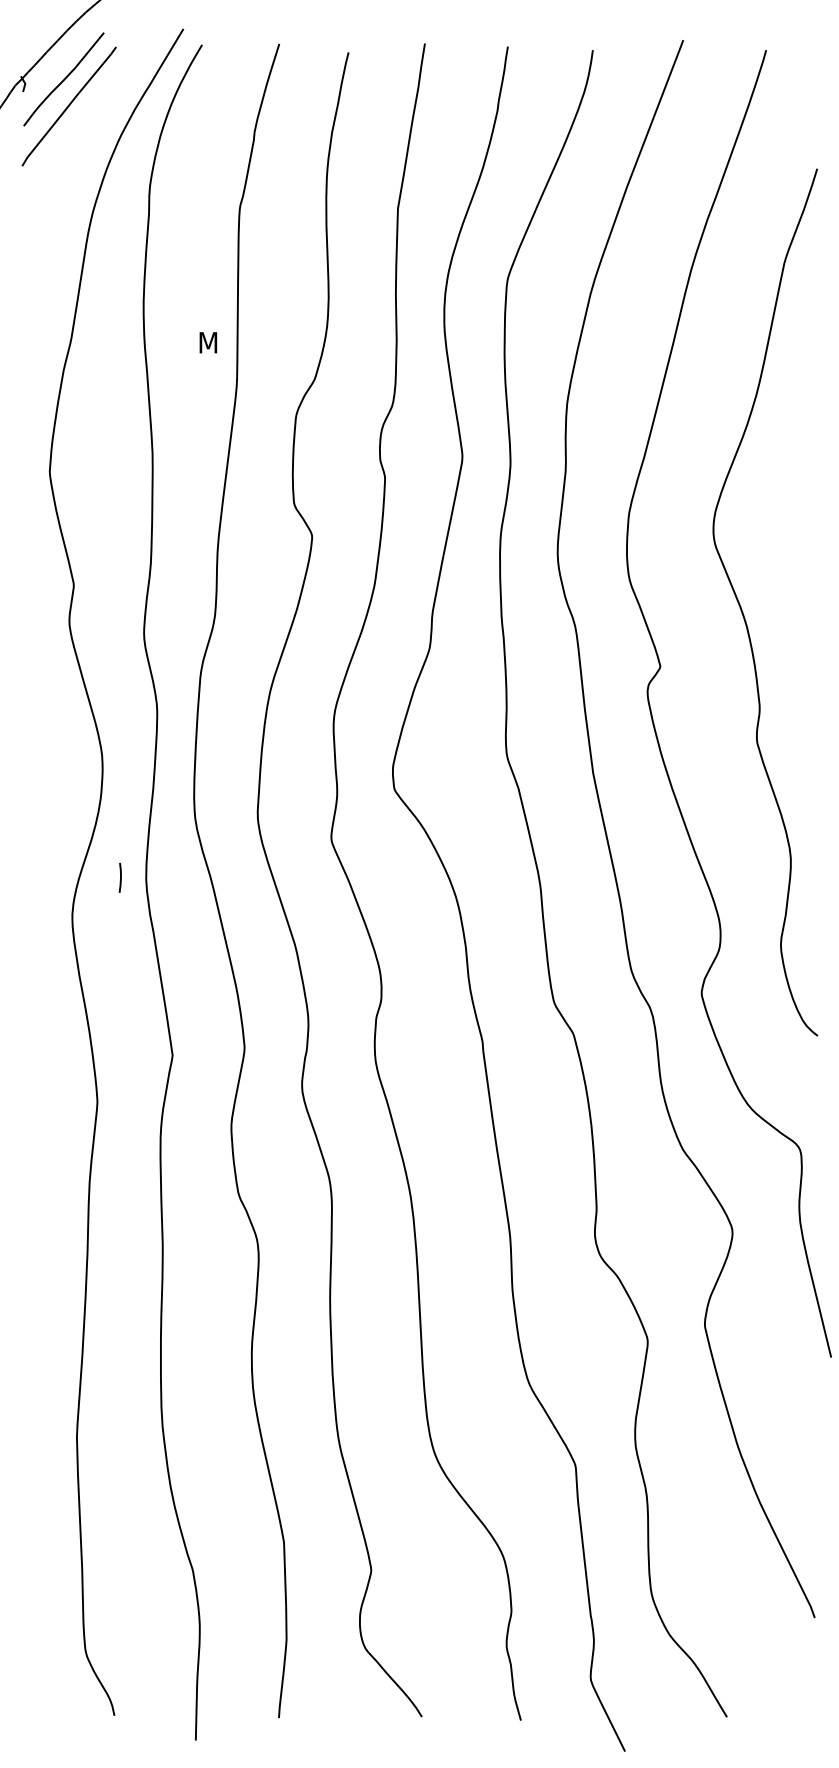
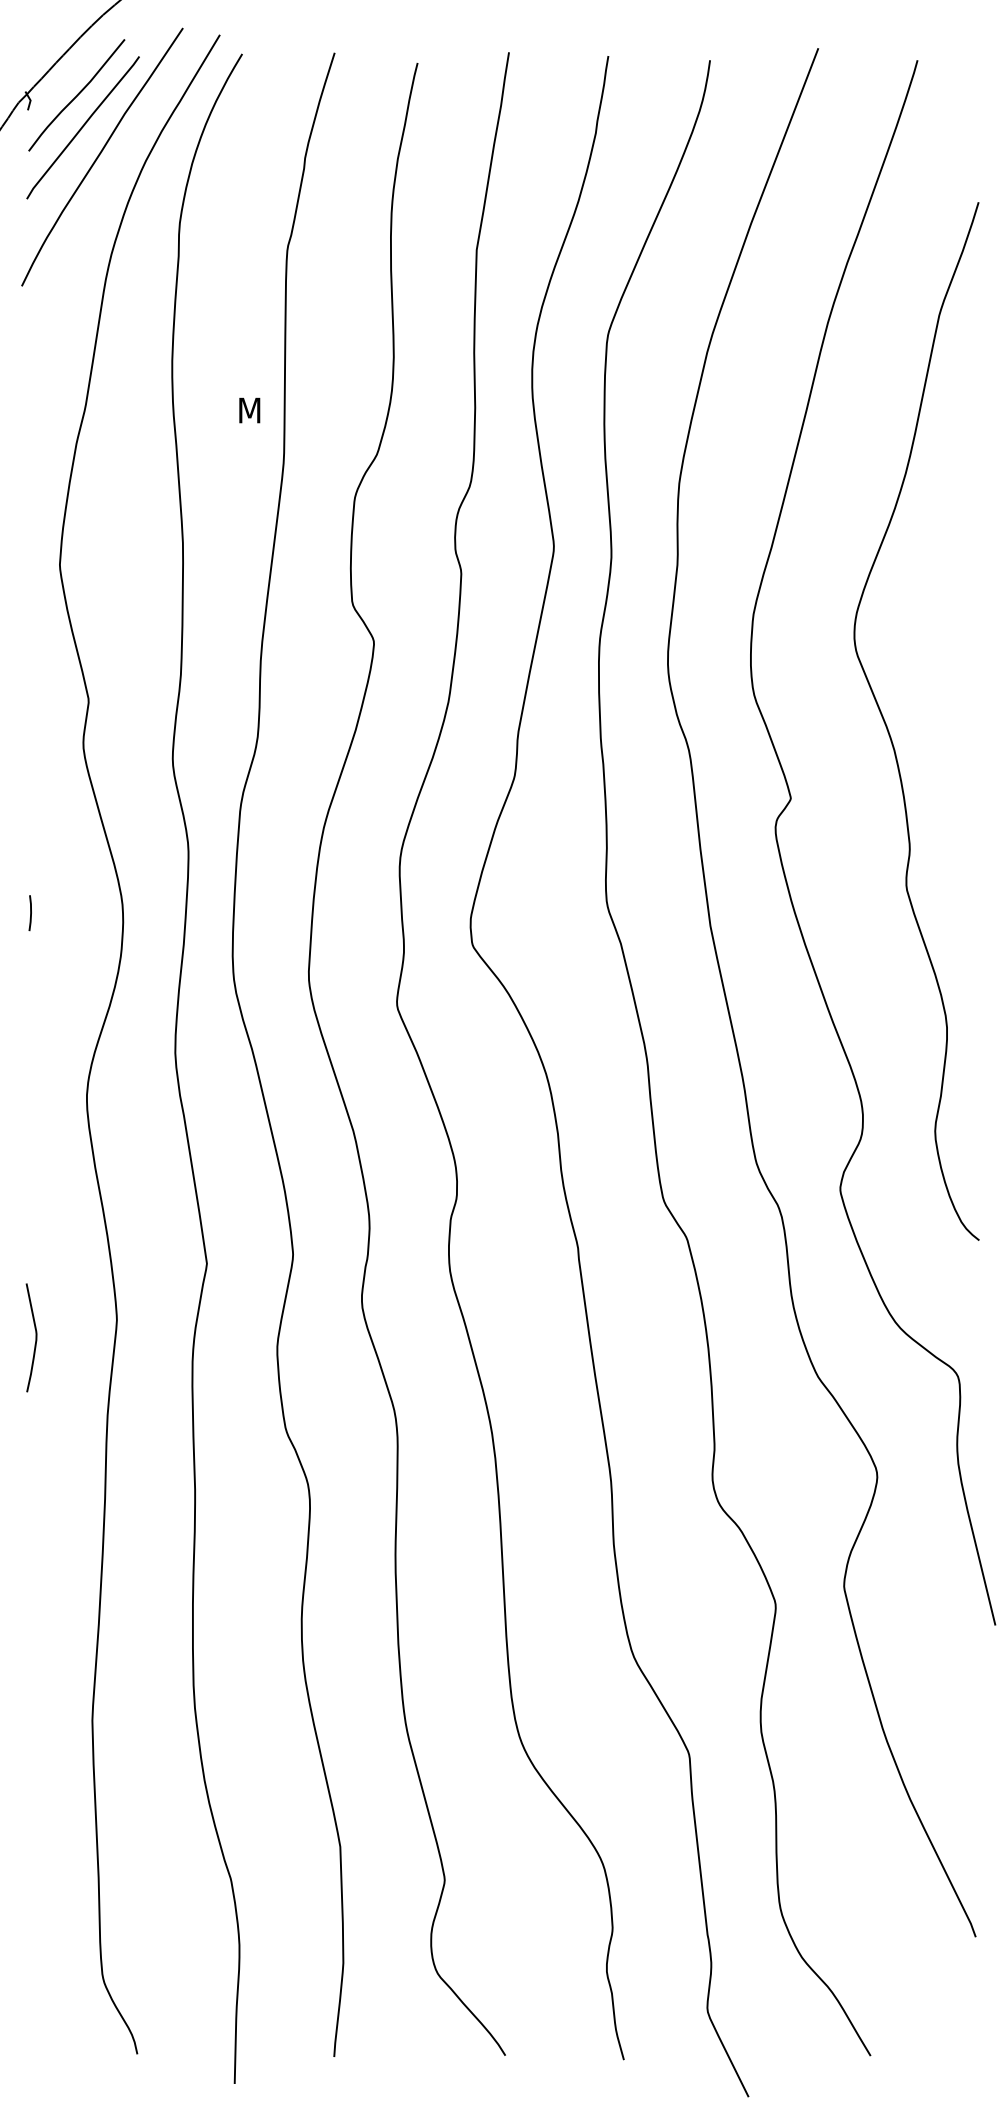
curve: (83, 129) -> (100, 155), added
line: (120, 878) -> (30, 913), moved
curve: (29, 1117) -> (35, 1337), added

